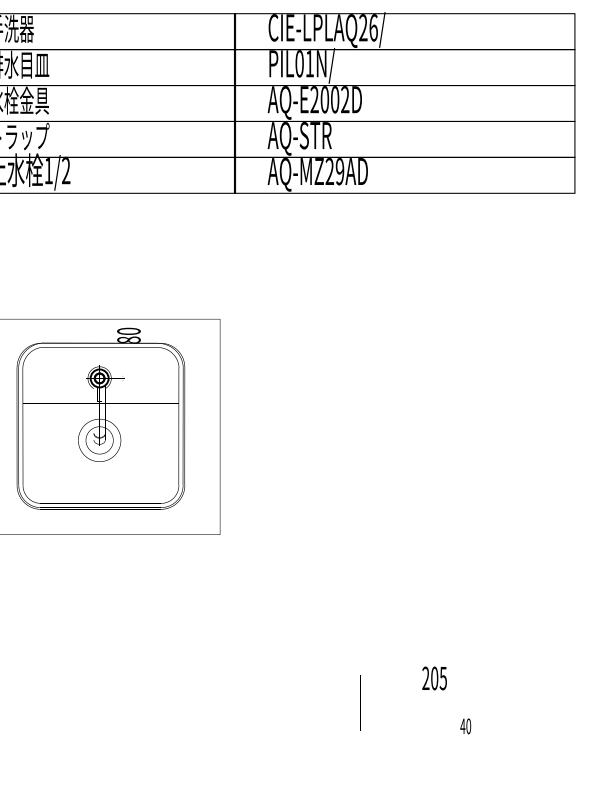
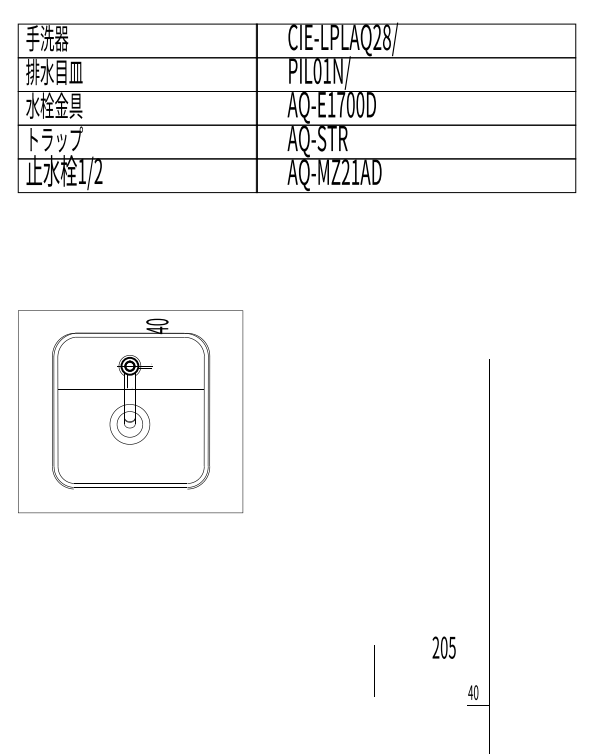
text: (373, 27) -> (386, 37), CIE-LPLAQ26/ -> CIE-LPLAQ28/
text: (329, 99) -> (345, 104), AQ-E2002D -> AQ-E1700D
text: (340, 171) -> (355, 172), AQ-MZ29AD -> AQ-MZ21AD
text: (129, 340) -> (157, 330), 80 -> 40

